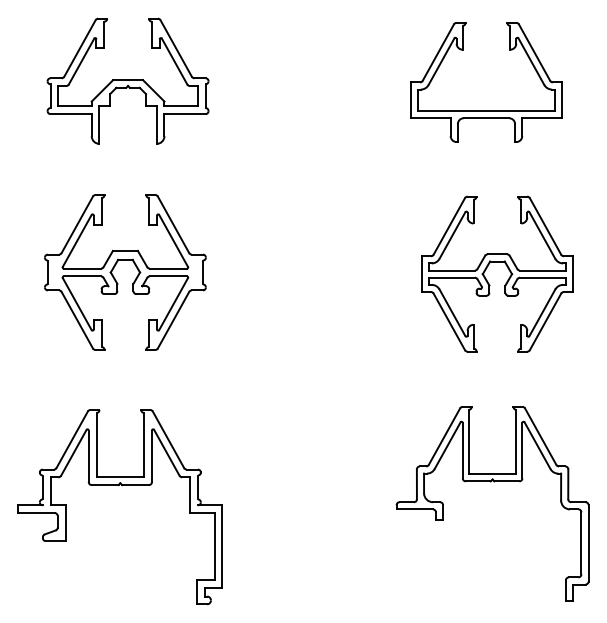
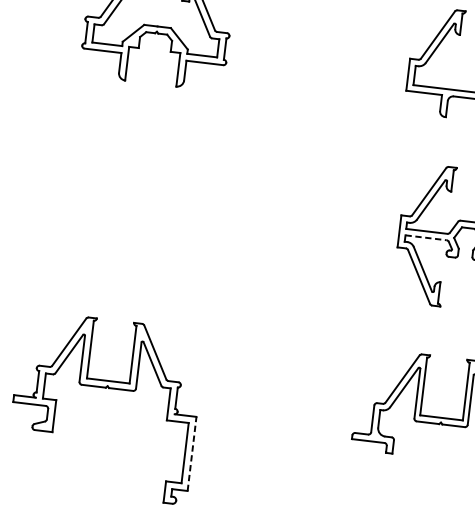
part: (134, 265) -> (143, 193), removed
line: (452, 277) -> (426, 237), solid -> dashed
line: (222, 546) -> (192, 453), solid -> dashed

